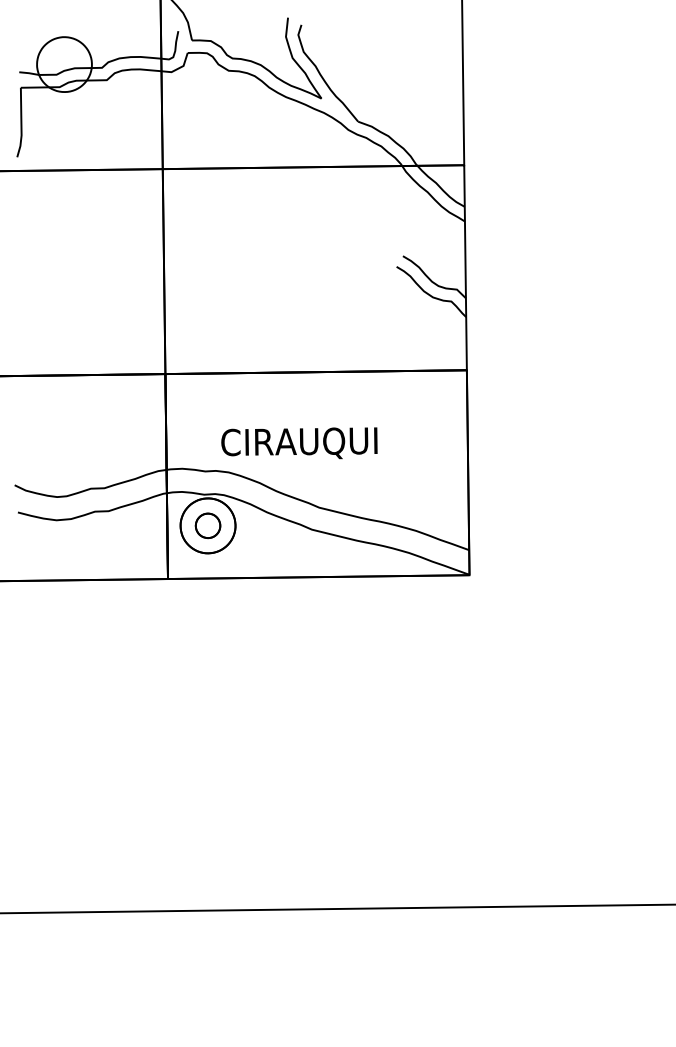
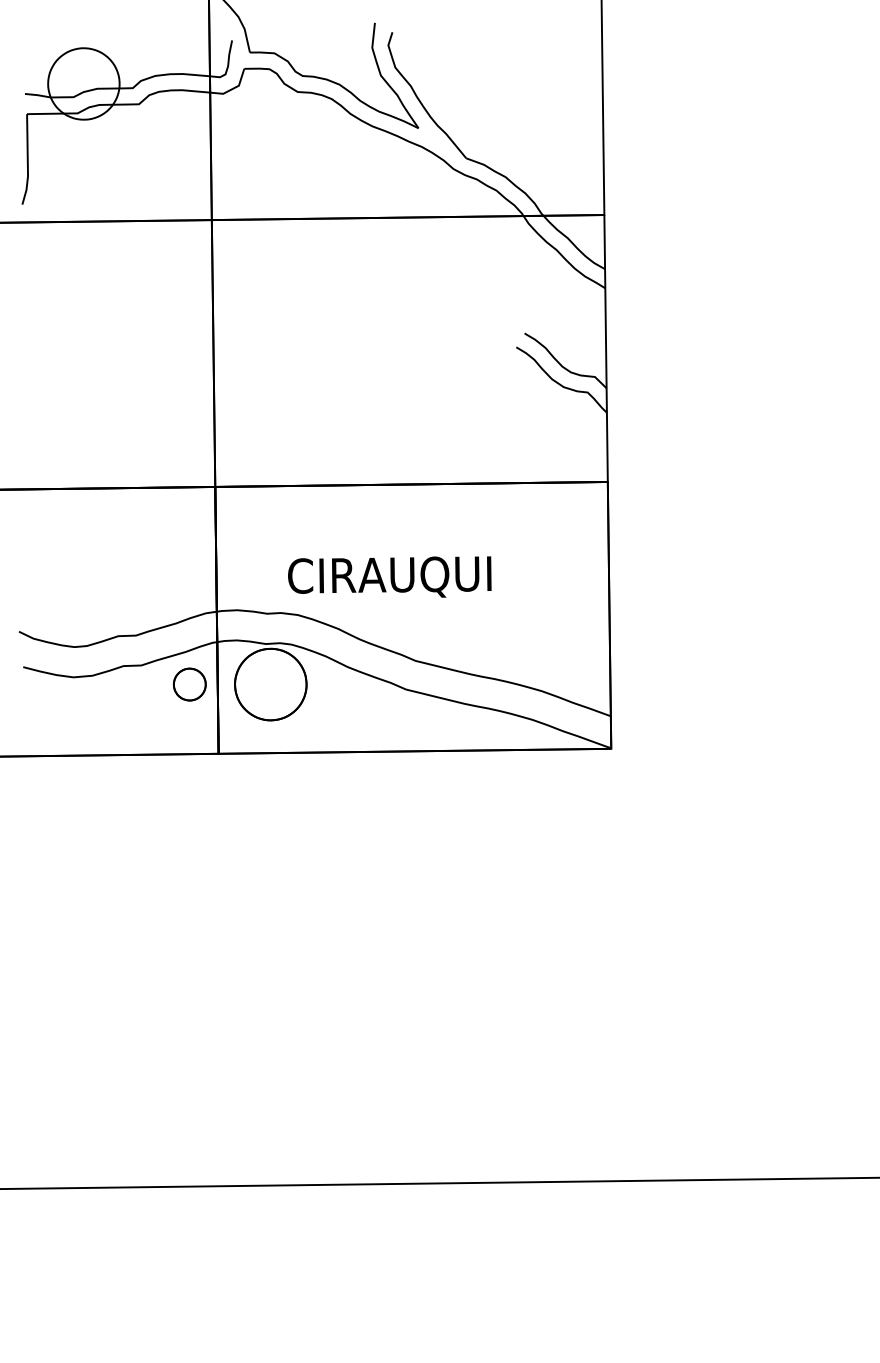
part: (207, 525) -> (189, 684), moved

